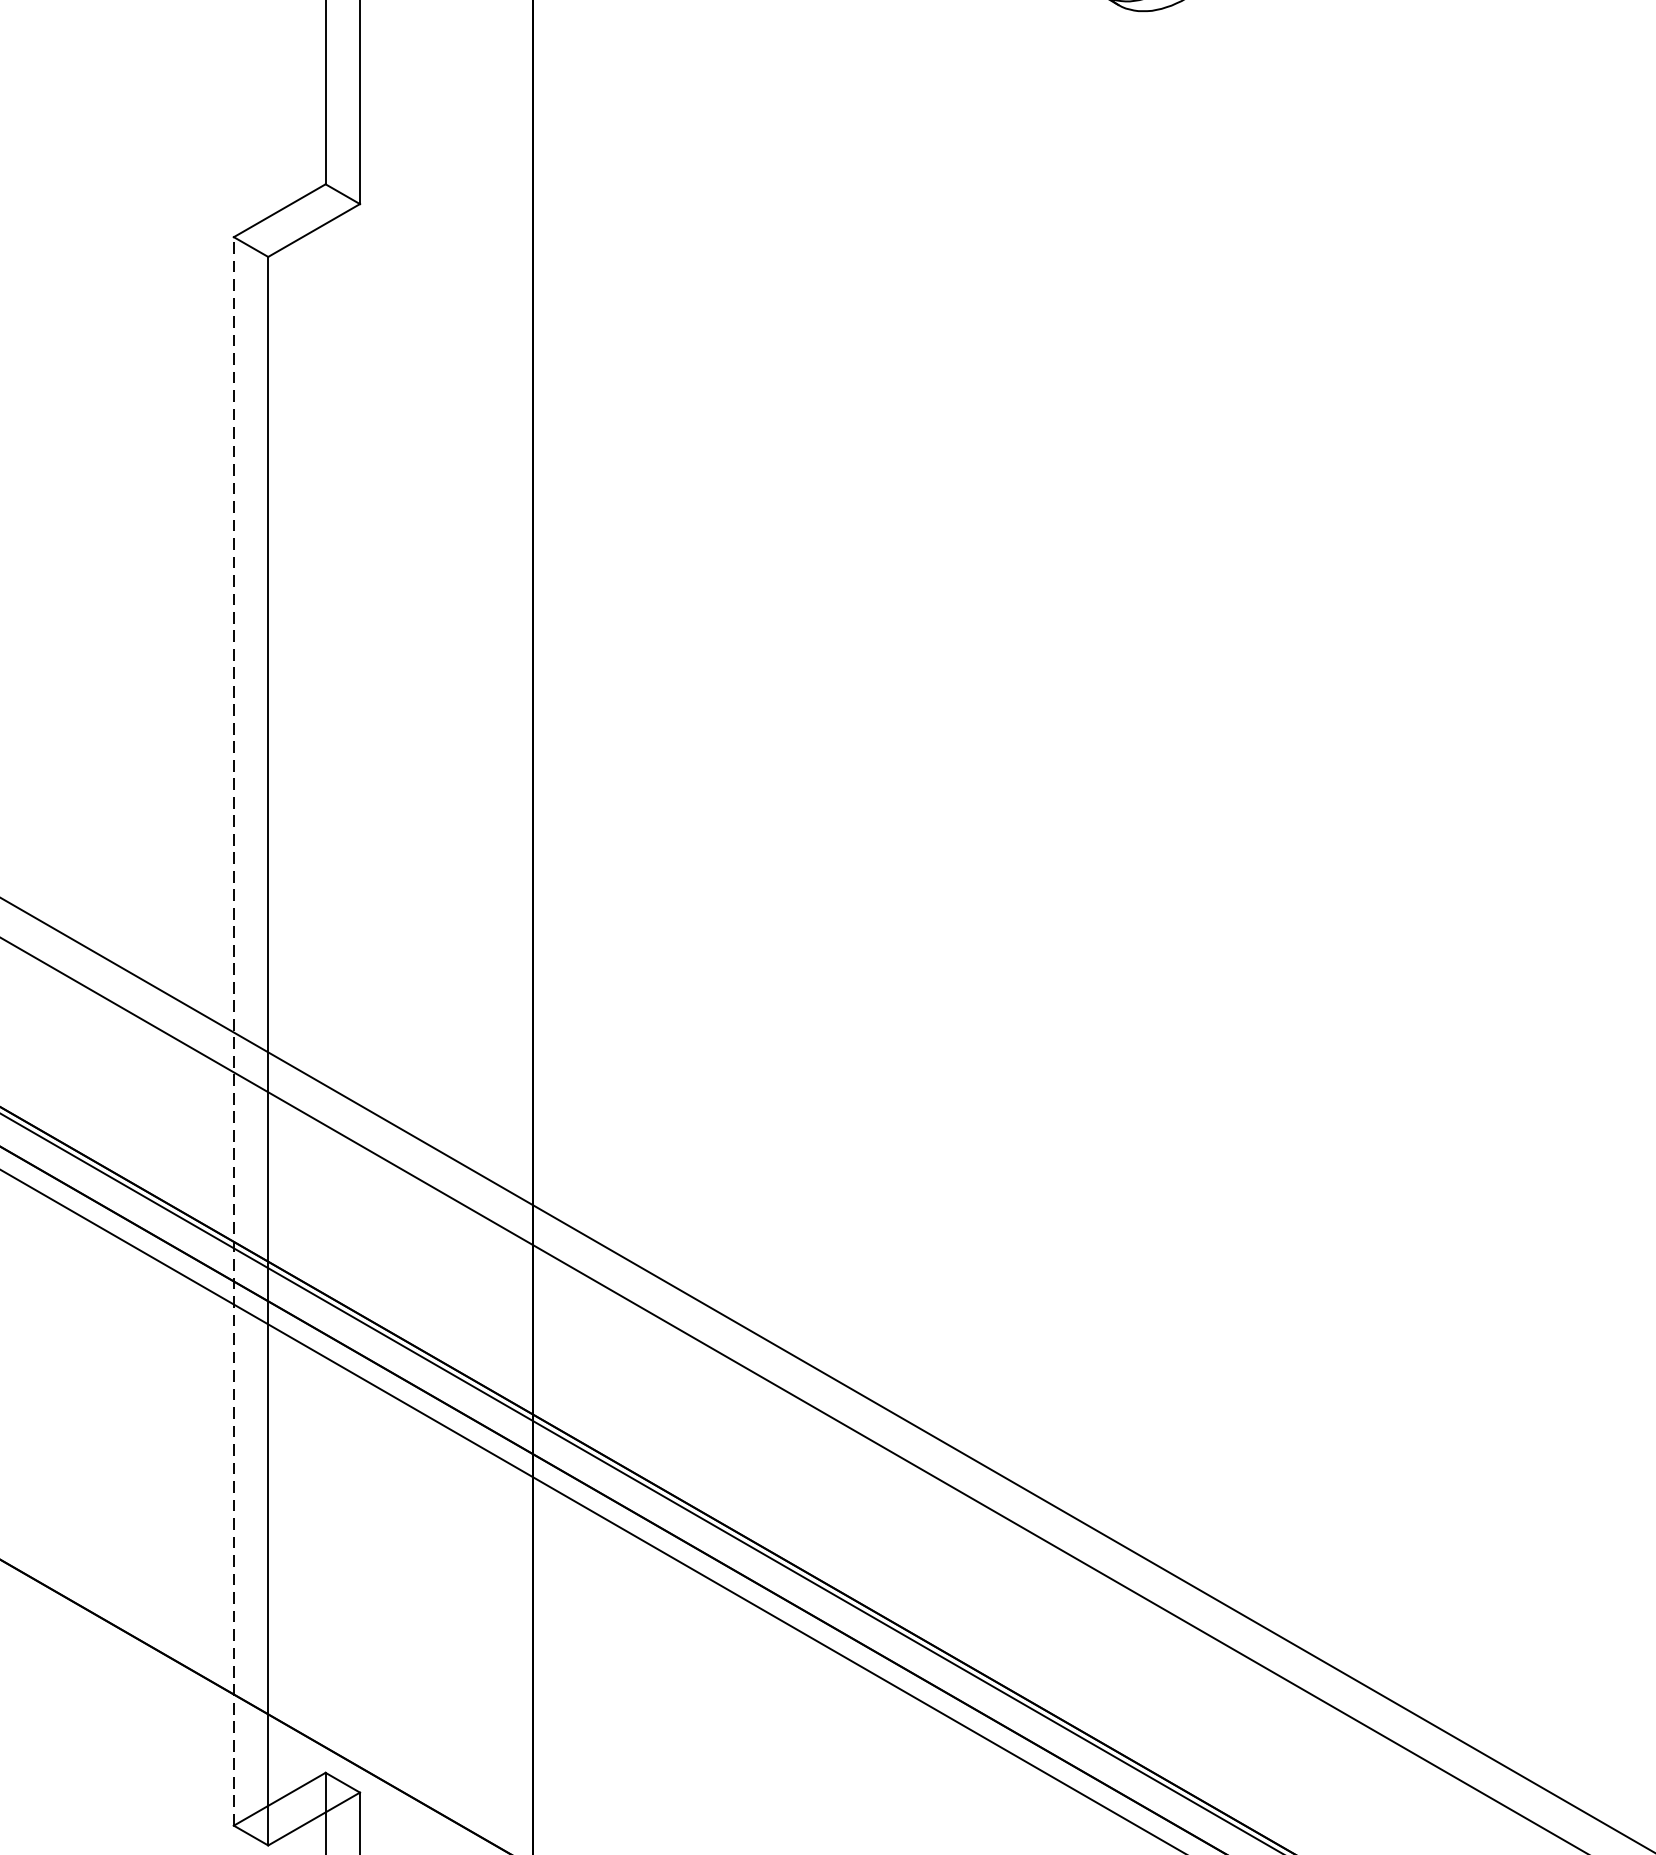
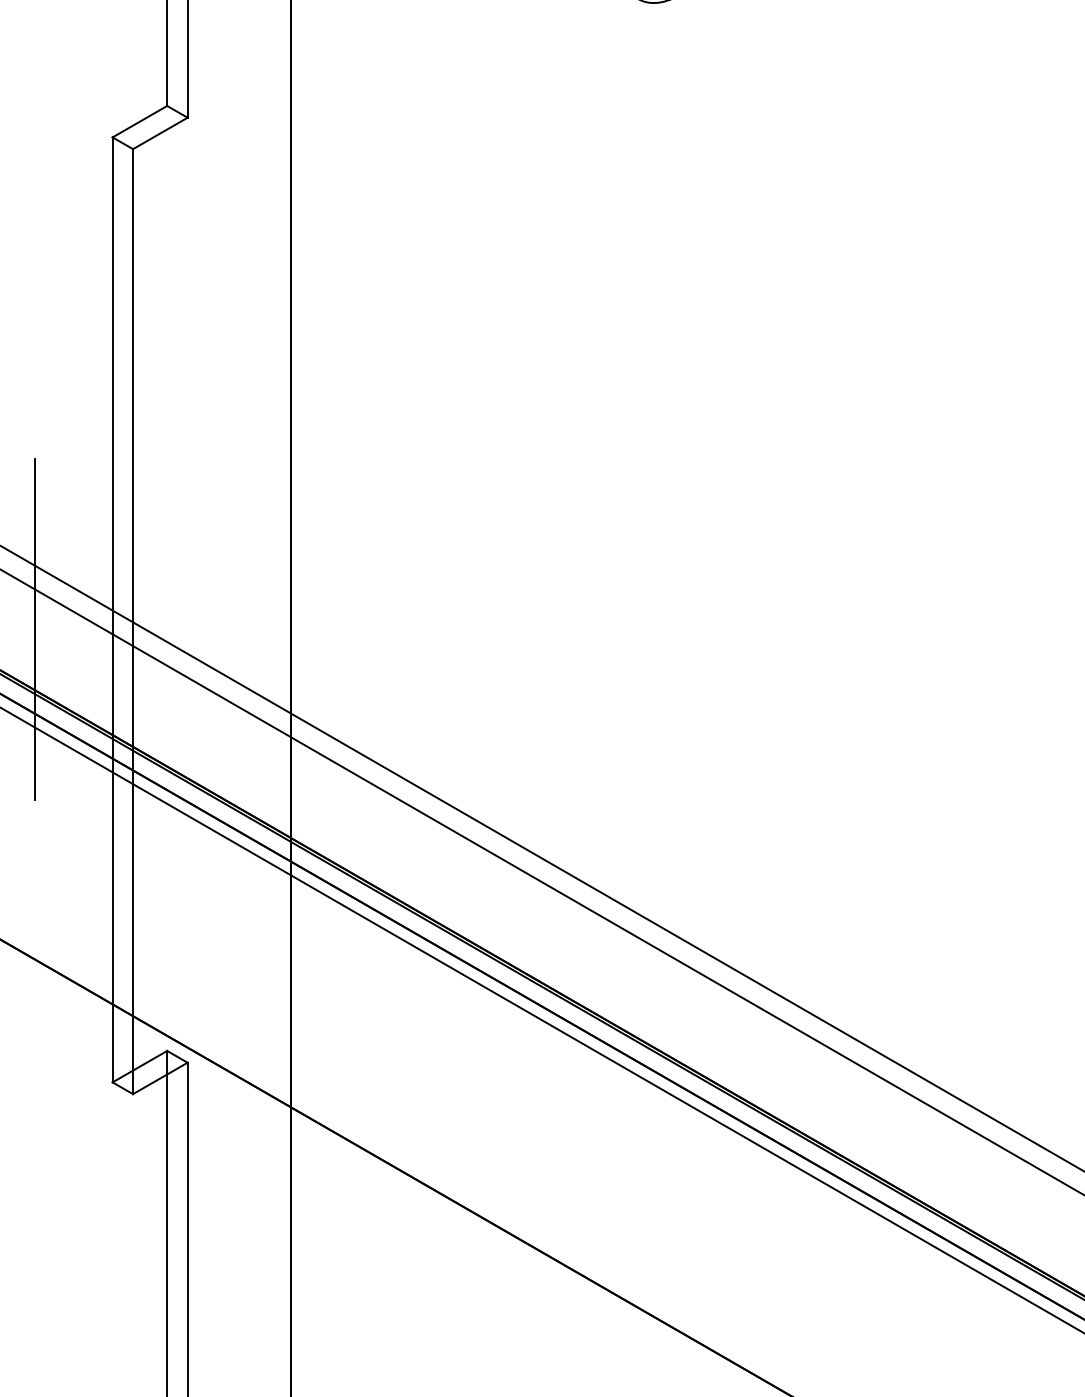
line: (233, 1030) -> (112, 609), dashed -> solid
line: (102, 1064) -> (34, 629), added

